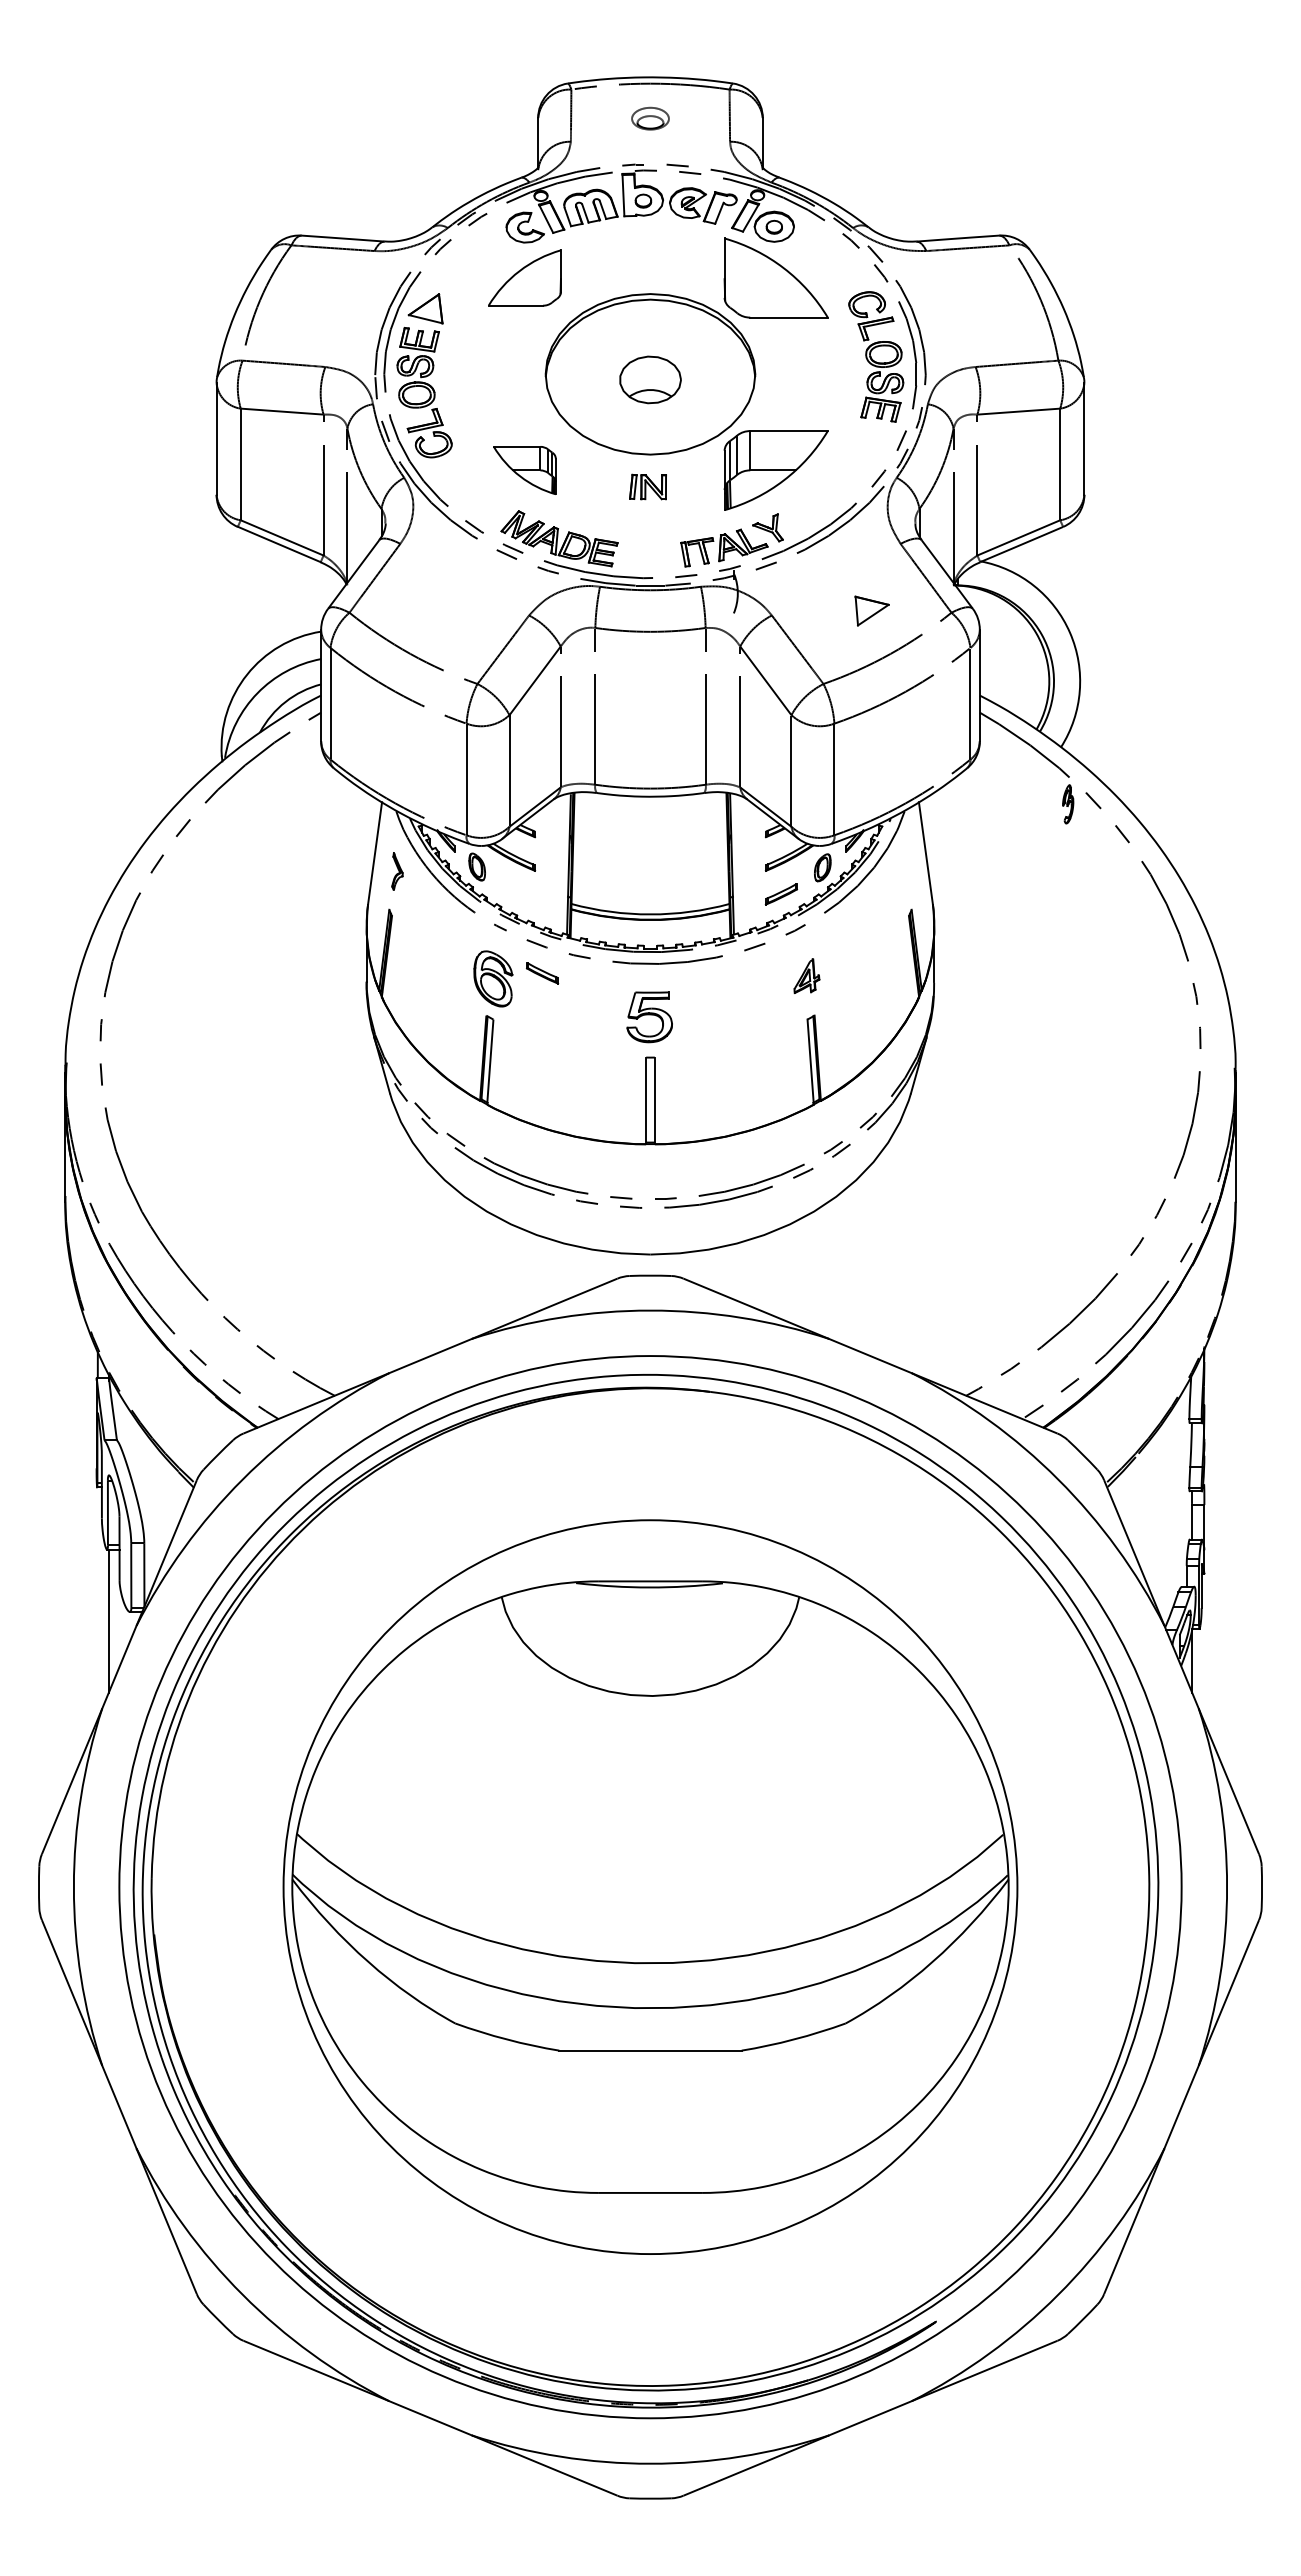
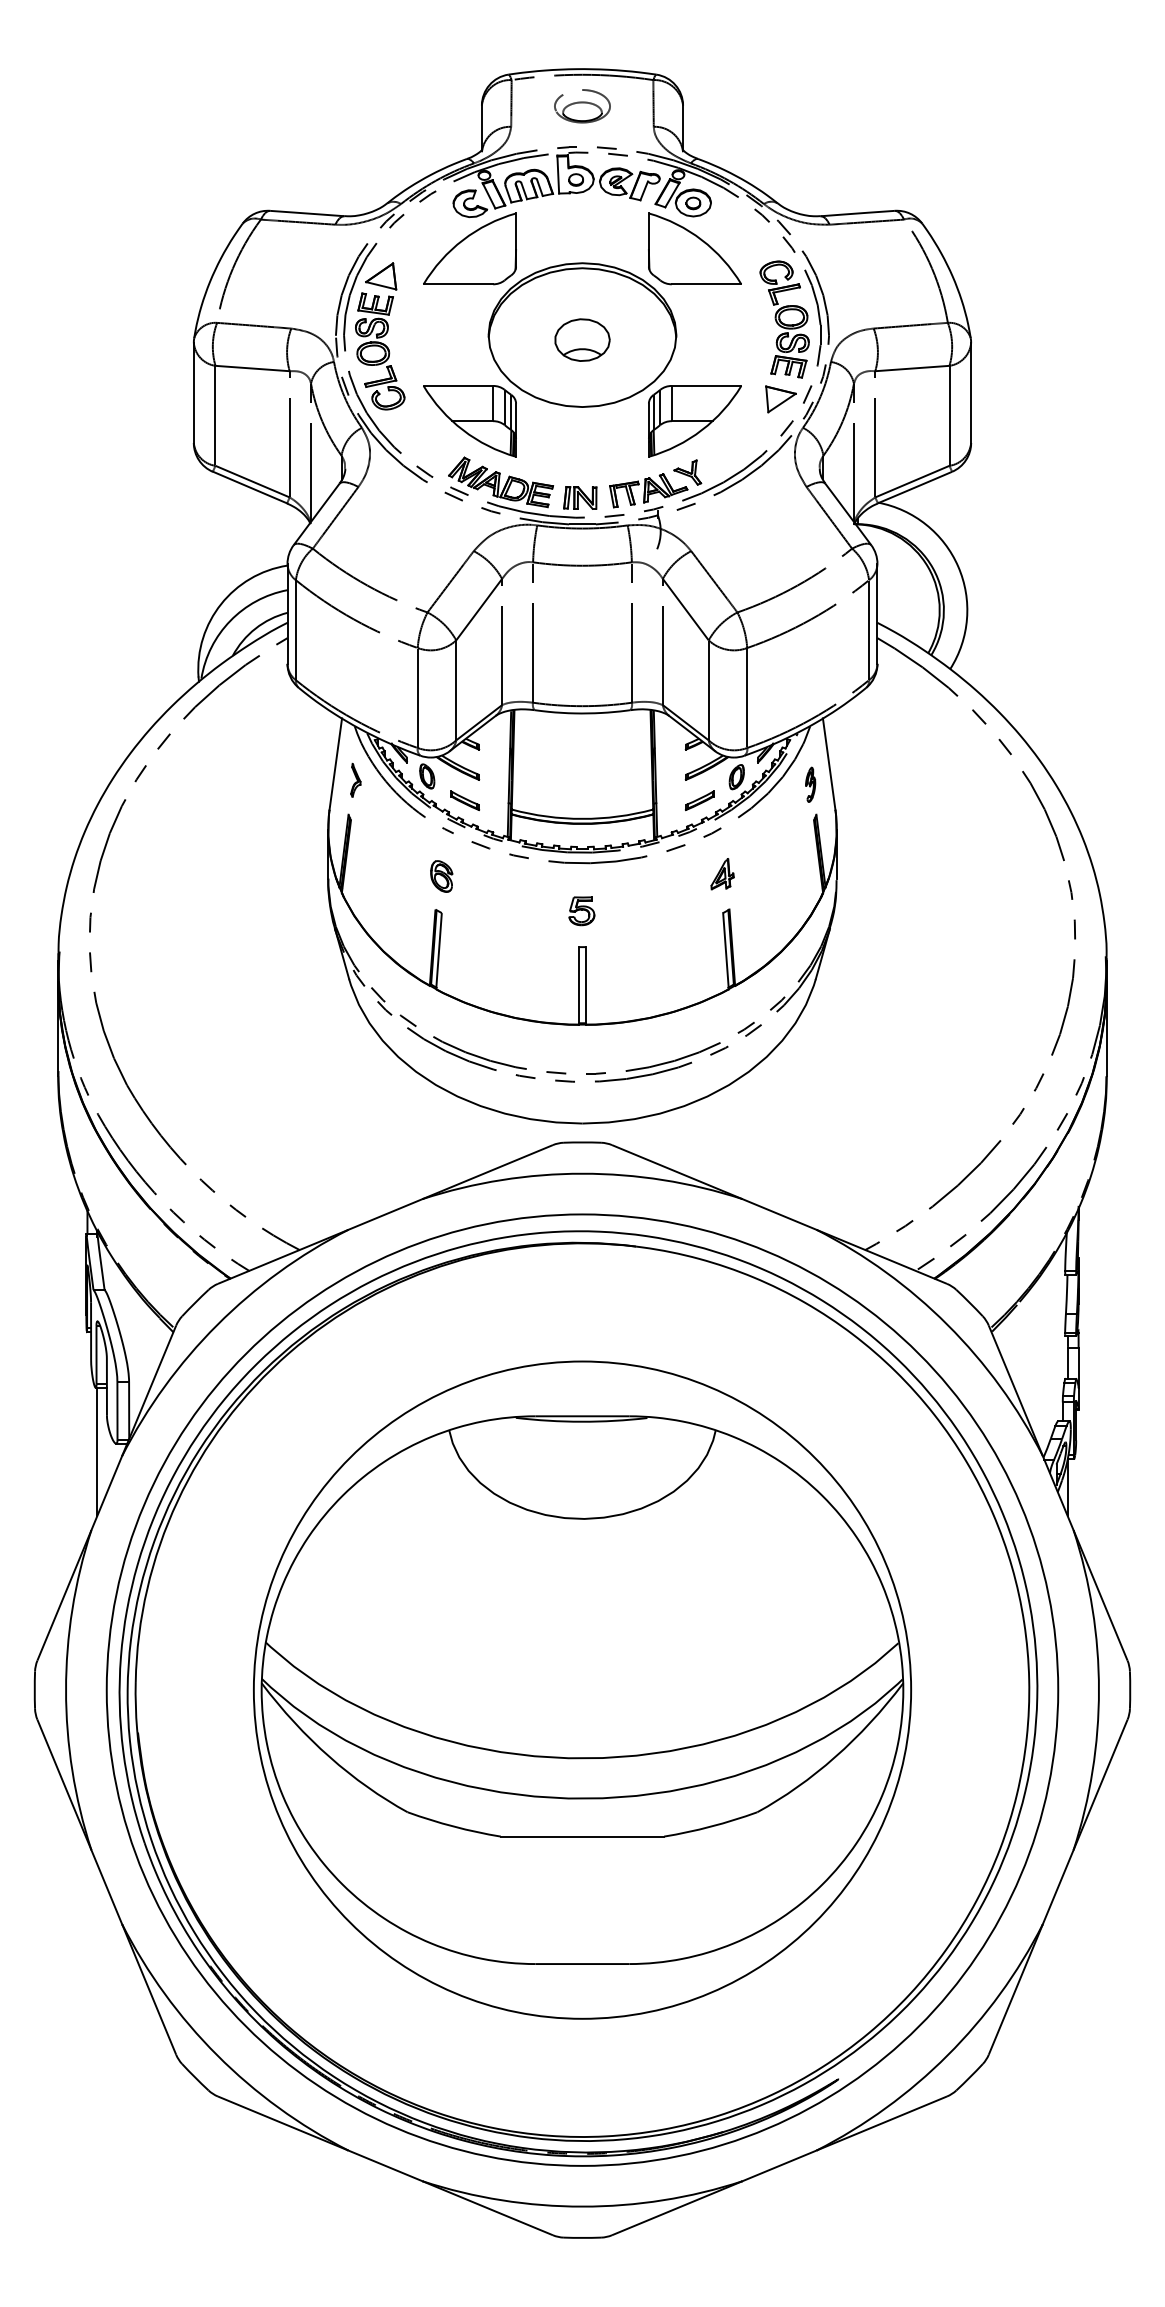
part: (650, 118) -> (582, 105), size x1.67
part: (524, 277) -> (469, 248), size x1.43
part: (524, 470) -> (469, 421), size x1.67
part: (647, 486) -> (579, 497), moved
part: (871, 610) -> (780, 398), moved
part: (1068, 804) -> (810, 784), moved
part: (542, 973) -> (465, 801), moved
part: (493, 978) -> (441, 876), size x0.62
part: (649, 1017) -> (581, 911), size x0.62

